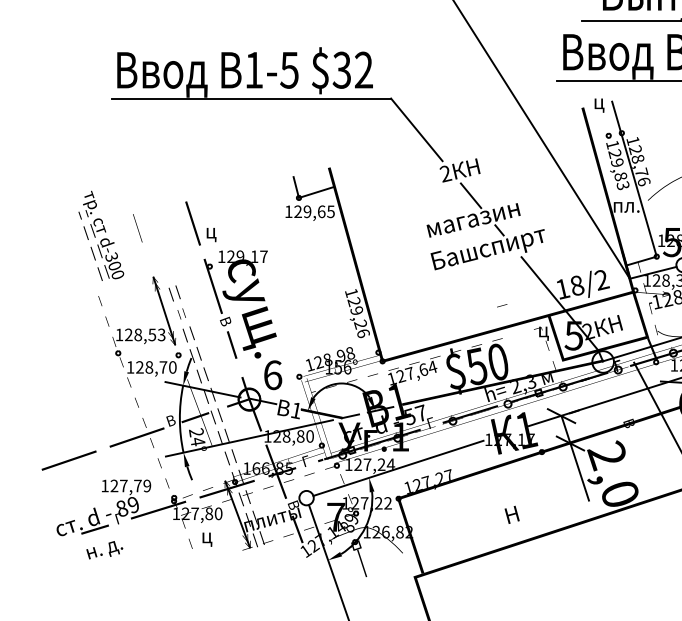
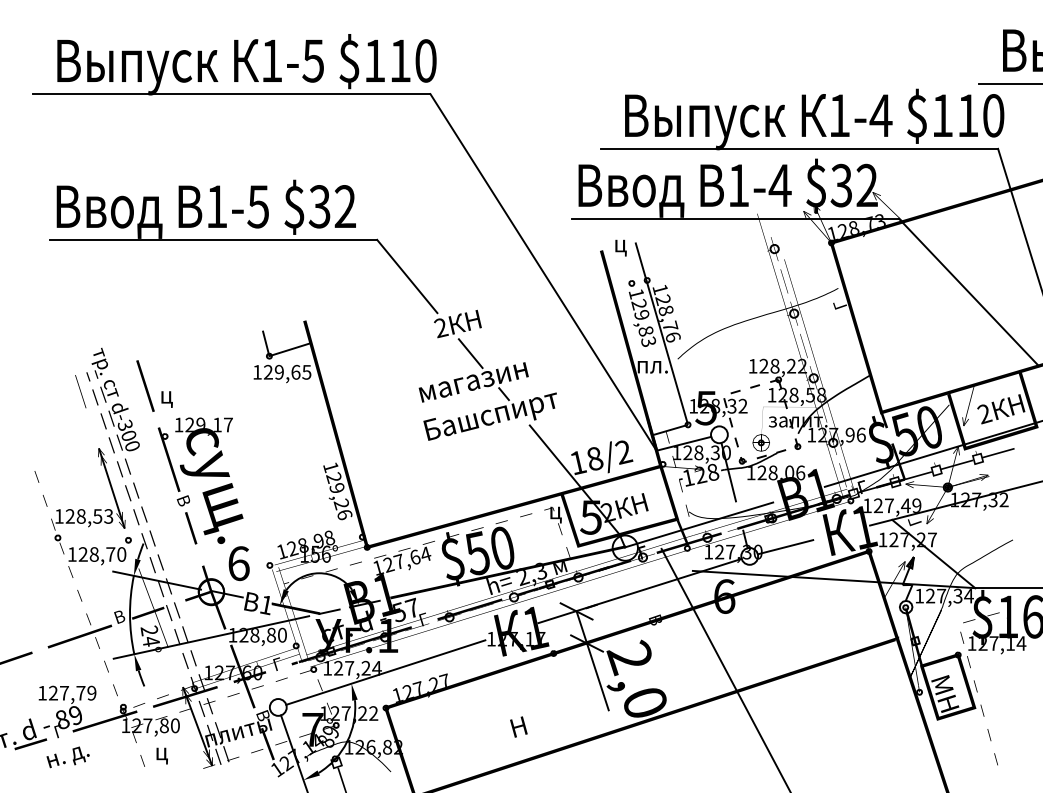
text: (100, 235) -> (112, 400), moved
line: (502, 305) -> (526, 515), moved
part: (181, 313) -> (132, 491), size x1.43
text: (272, 468) -> (238, 672), 166,85 -> 127,60
text: (104, 550) -> (67, 757), moved

